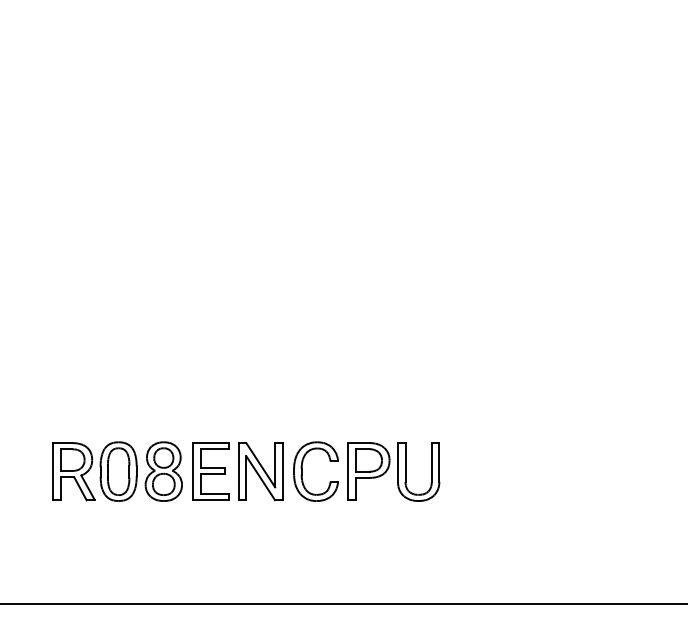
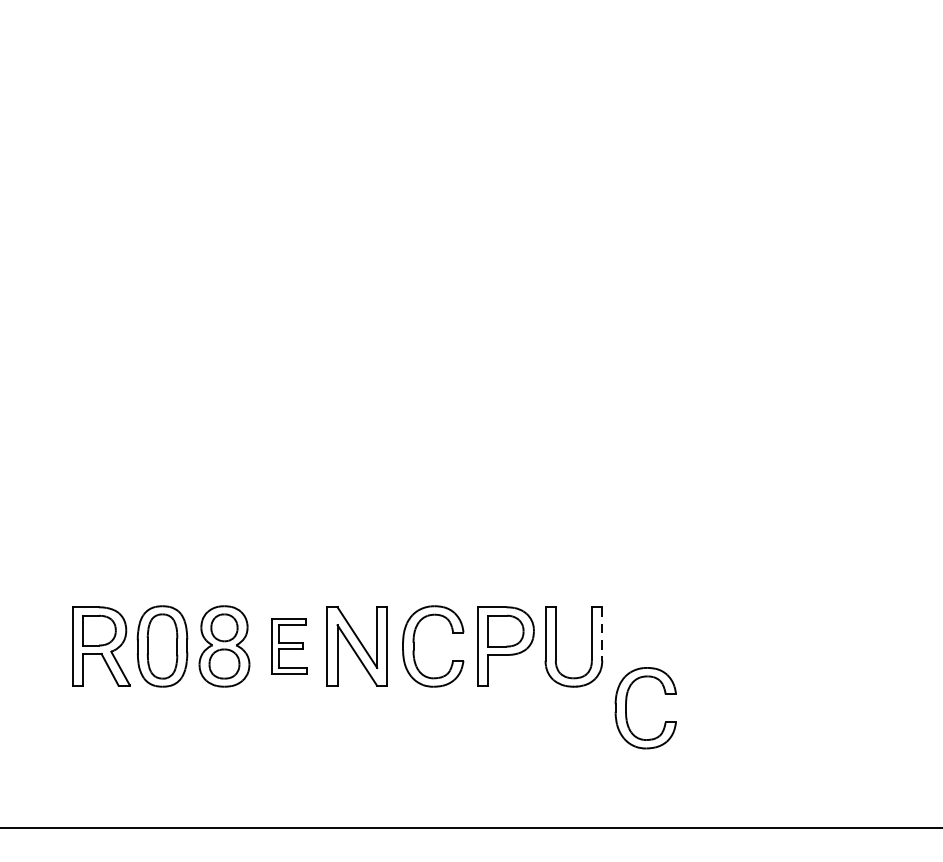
line: (439, 463) -> (602, 635), solid -> dashed
part: (210, 471) -> (288, 646), size x0.7
part: (457, 516) -> (627, 707), added

